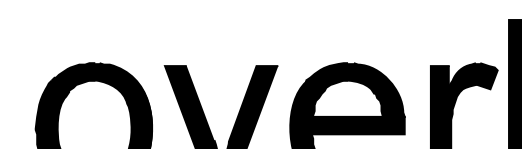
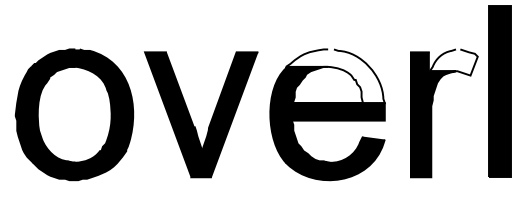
fill: (473, 76) -> (453, 62), removed
fill: (355, 90) -> (335, 76), removed

